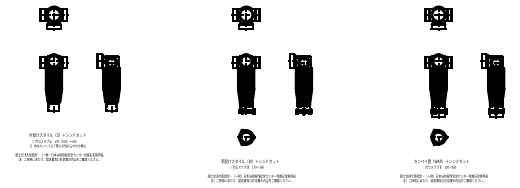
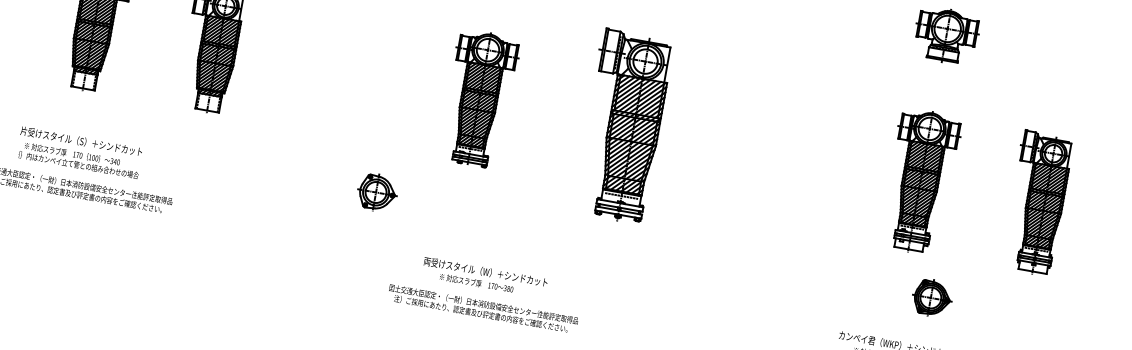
part: (245, 83) -> (477, 97), moved
part: (300, 84) -> (623, 125), size x1.4
part: (246, 136) -> (376, 190), moved
part: (439, 136) -> (933, 296), moved

